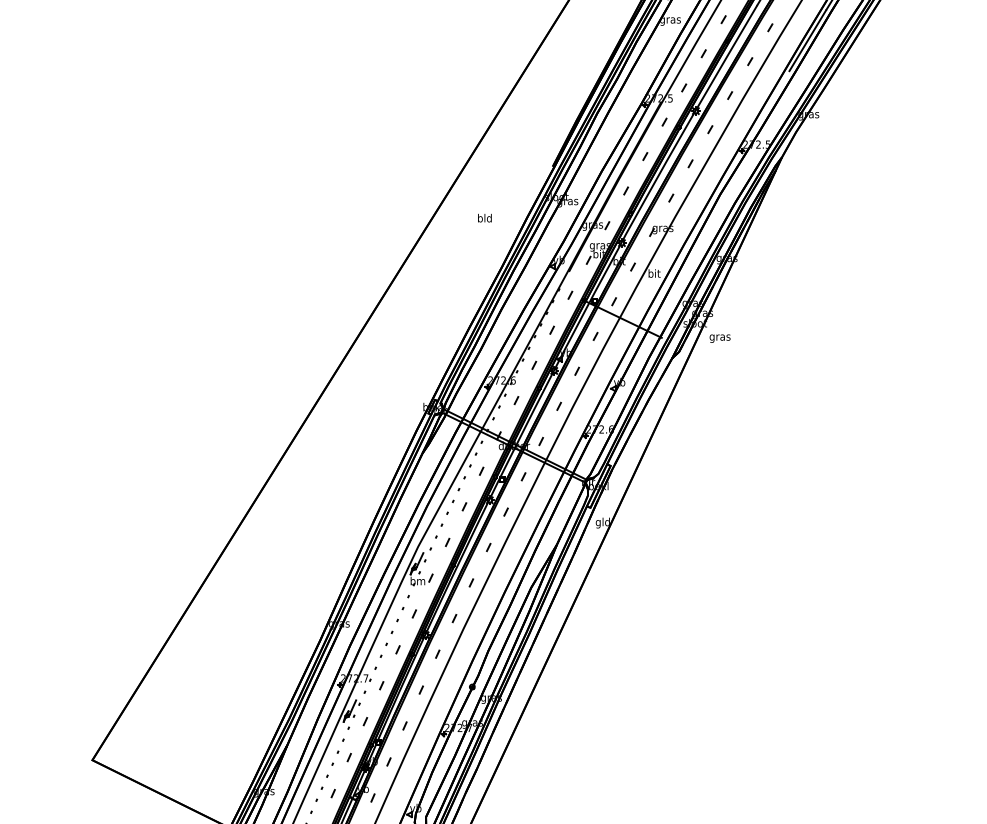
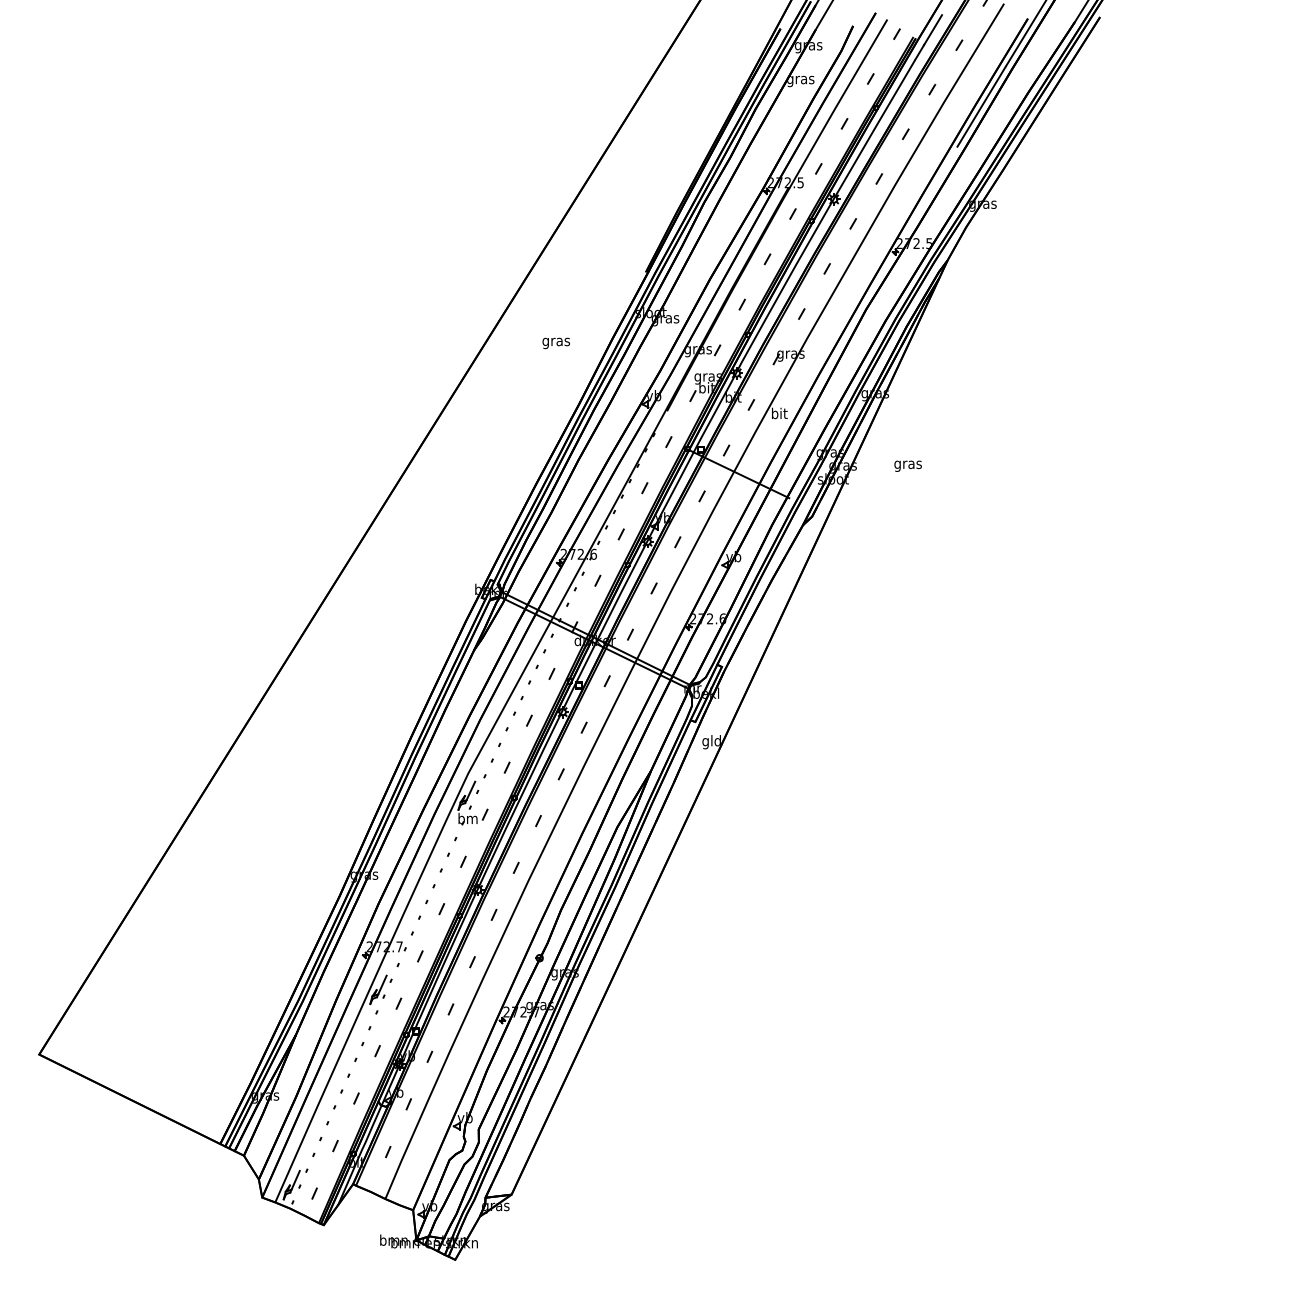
text: (485, 218) -> (556, 341), bld -> gras
text: (719, 338) -> (907, 465), moved

